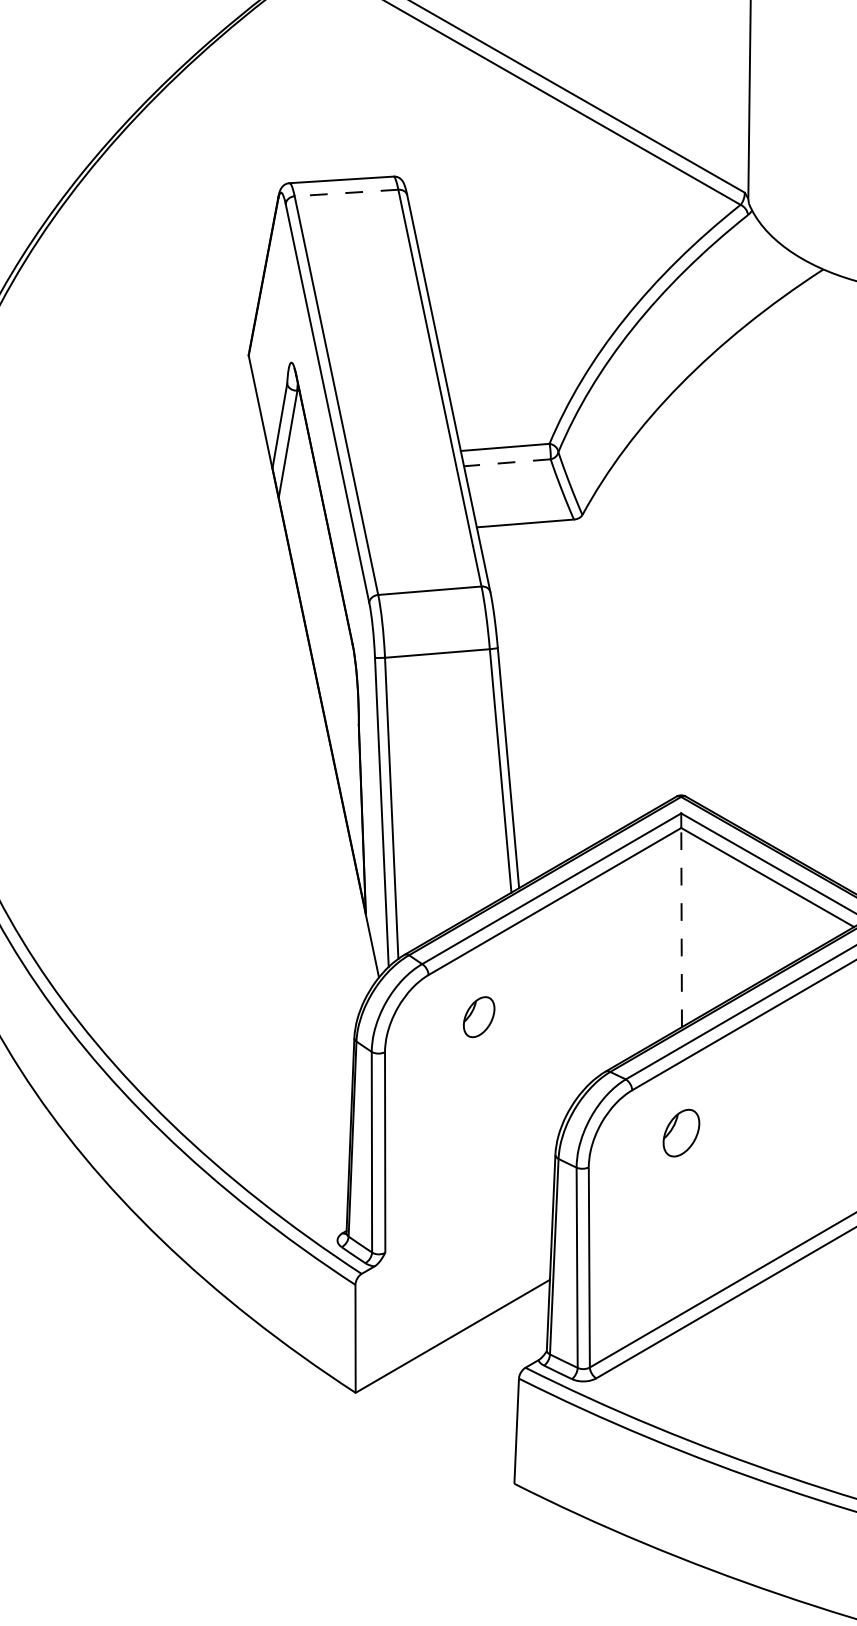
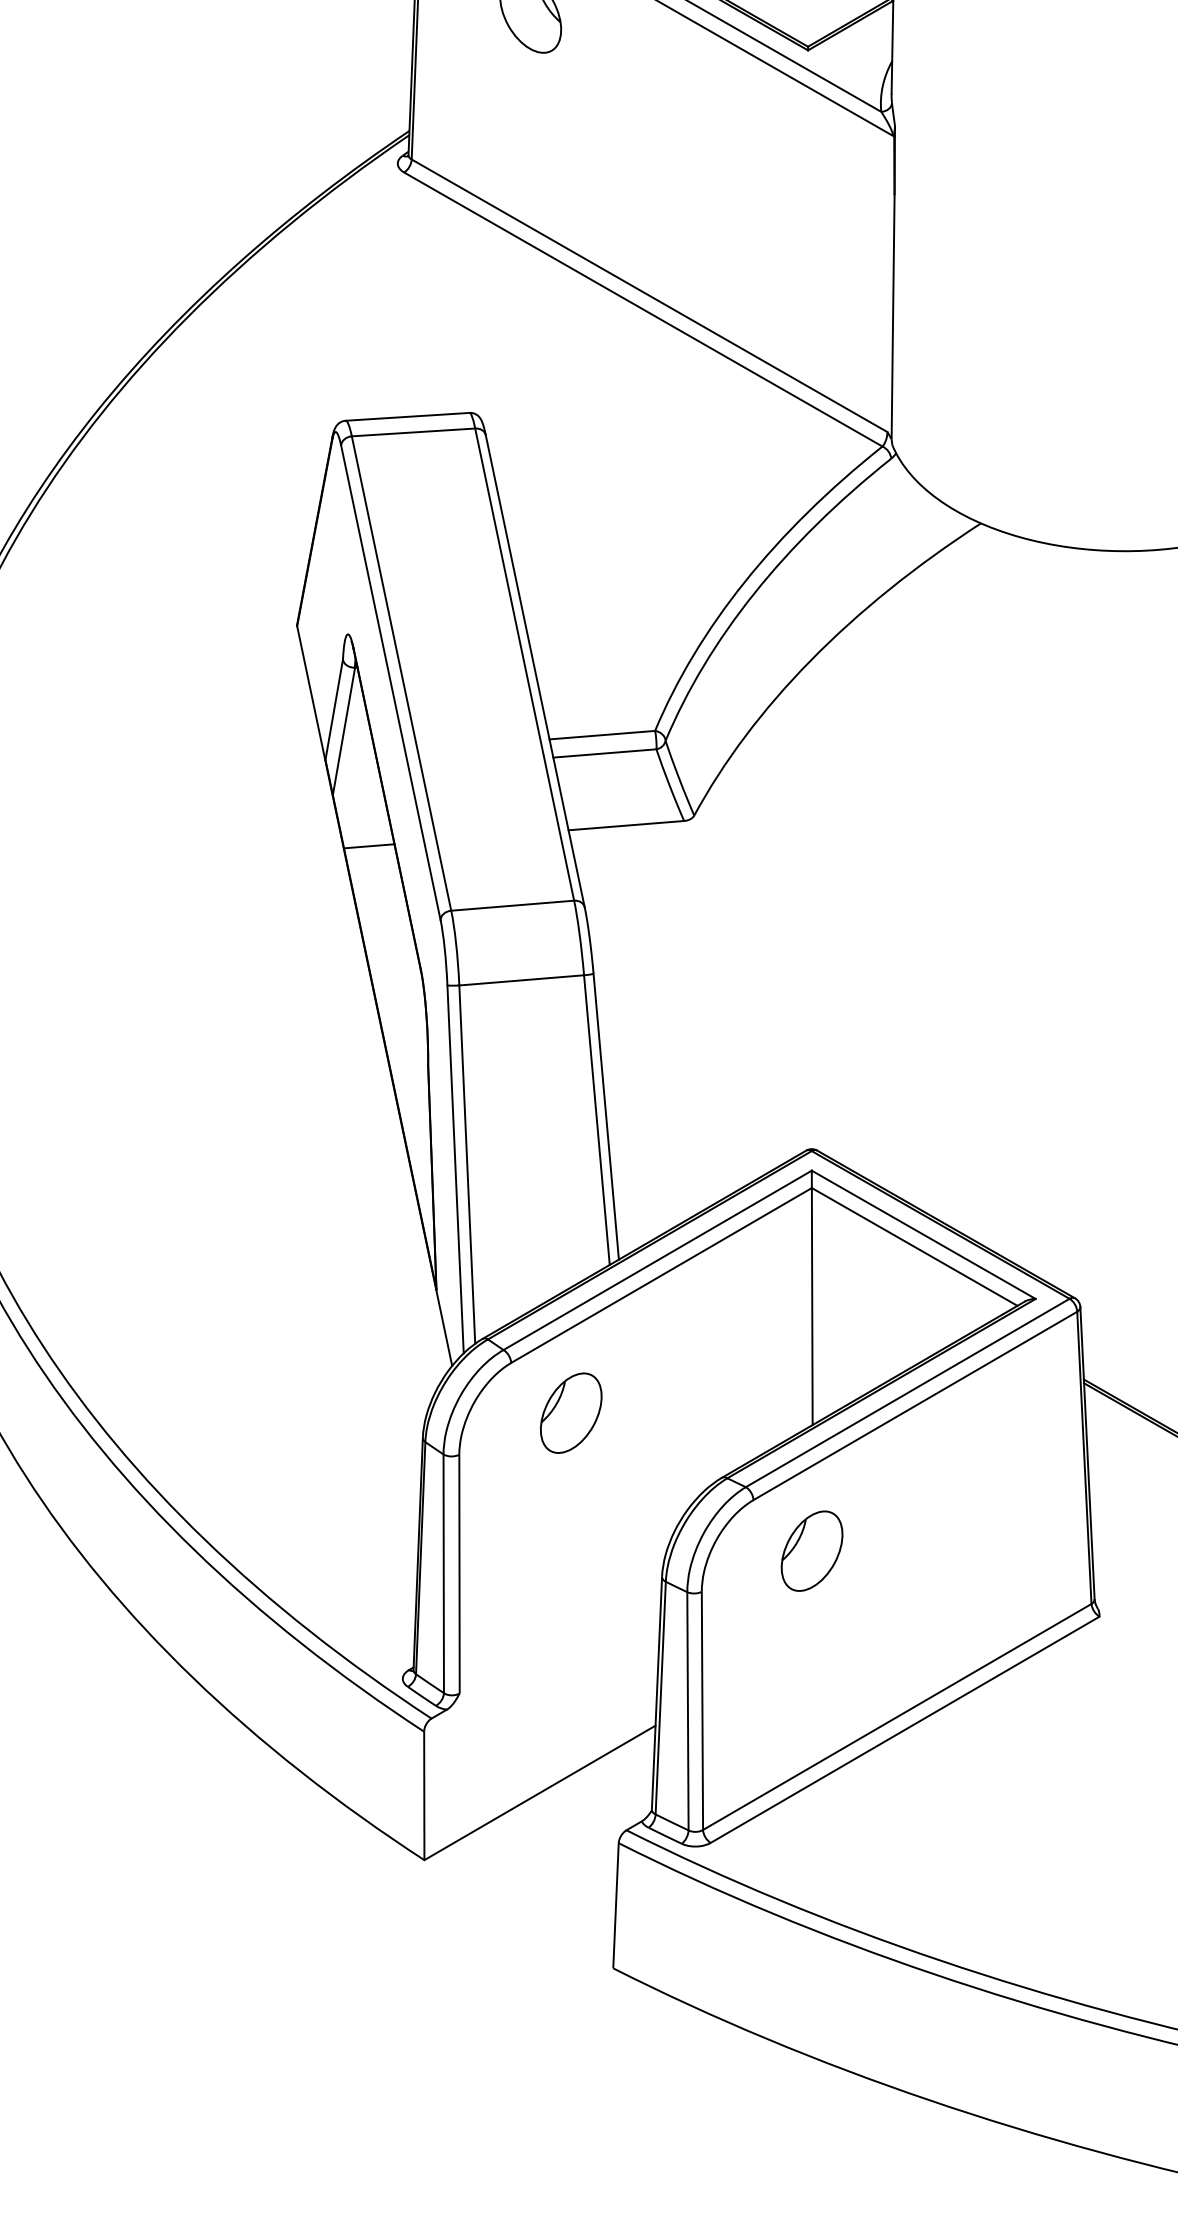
line: (346, 193) -> (413, 432), dashed -> solid
line: (507, 462) -> (604, 753), dashed -> solid
line: (309, 540) -> (369, 846), added
line: (681, 927) -> (812, 1306), dashed -> solid
part: (479, 1016) -> (571, 1412), size x1.67
part: (680, 1132) -> (811, 1550), size x1.43

